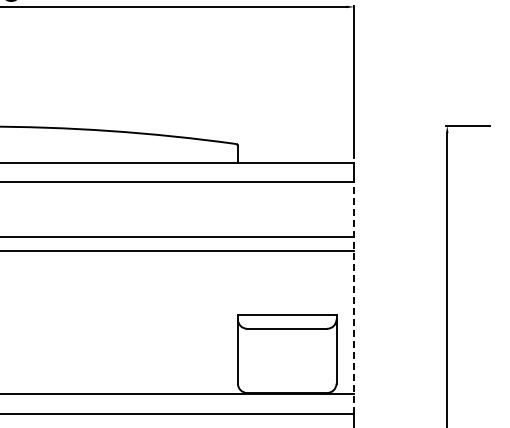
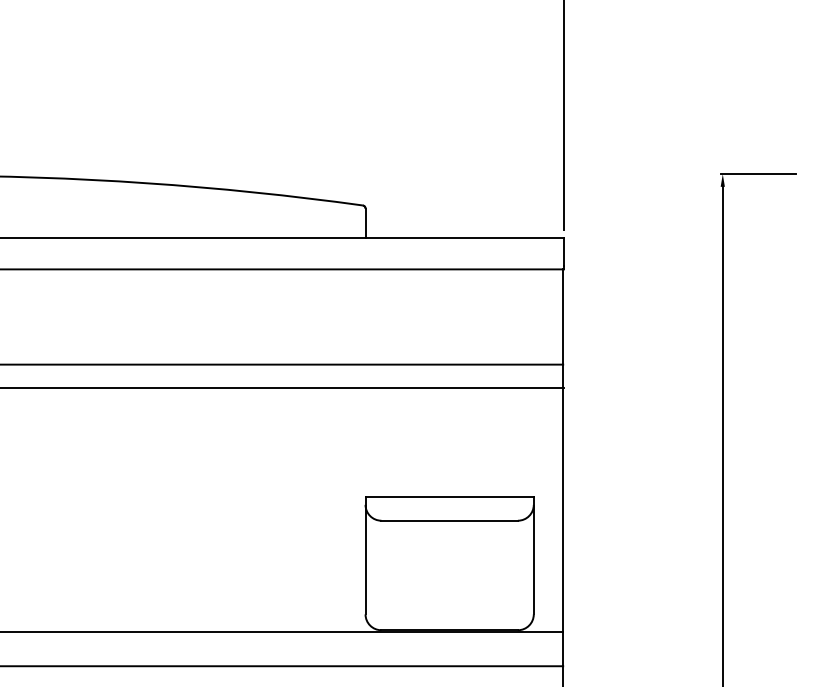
line: (353, 297) -> (562, 467), dashed -> solid

